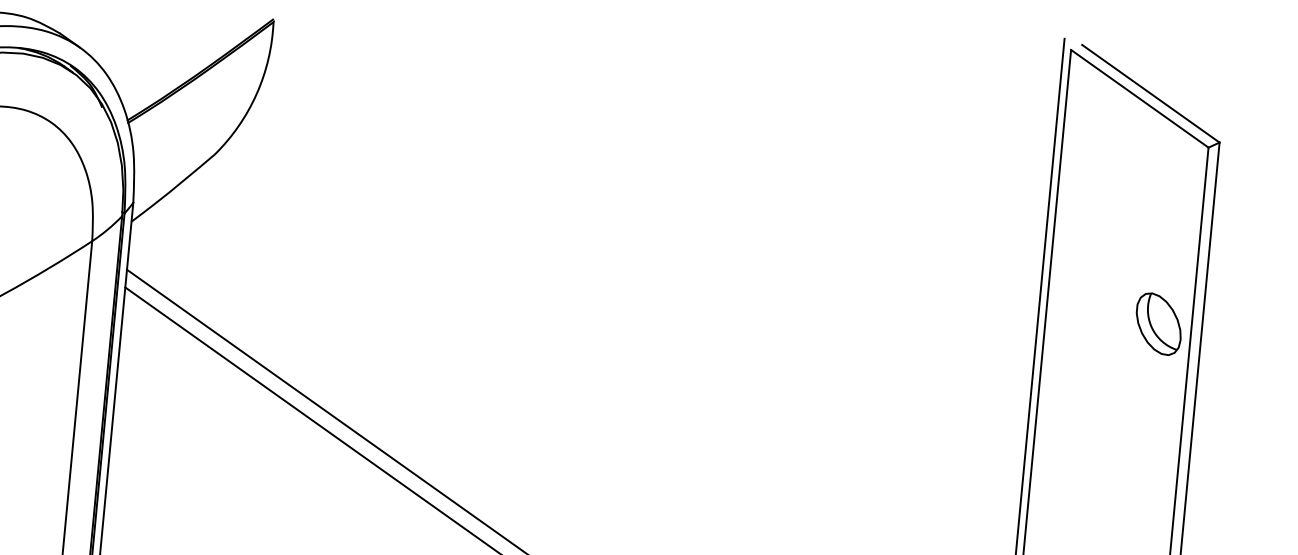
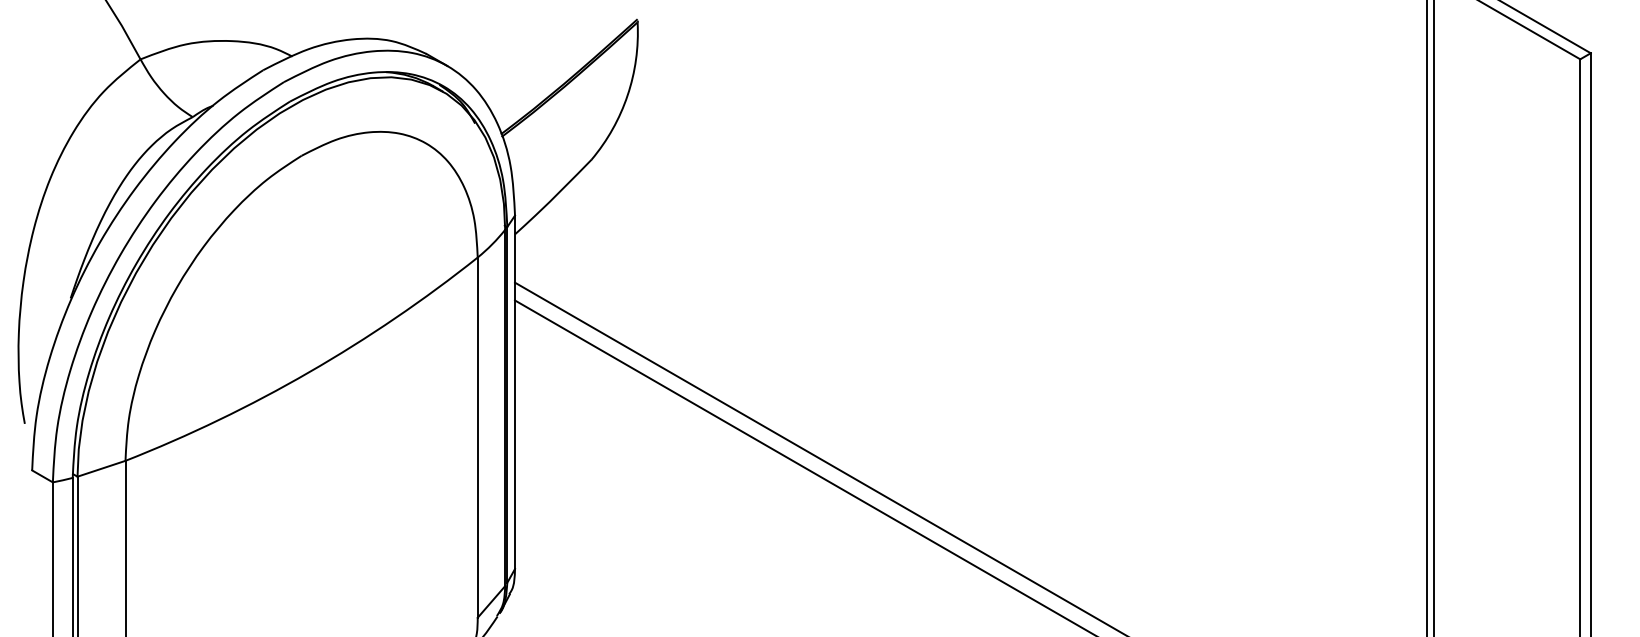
part: (1158, 323) -> (1547, 239), removed

